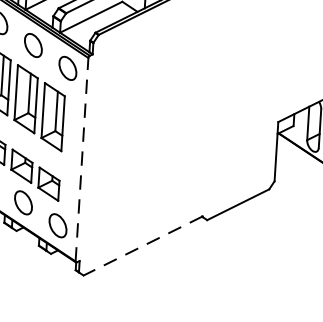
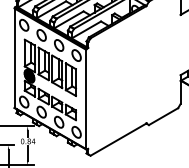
line: (82, 159) -> (86, 99), dashed -> solid
line: (142, 245) -> (118, 139), dashed -> solid

